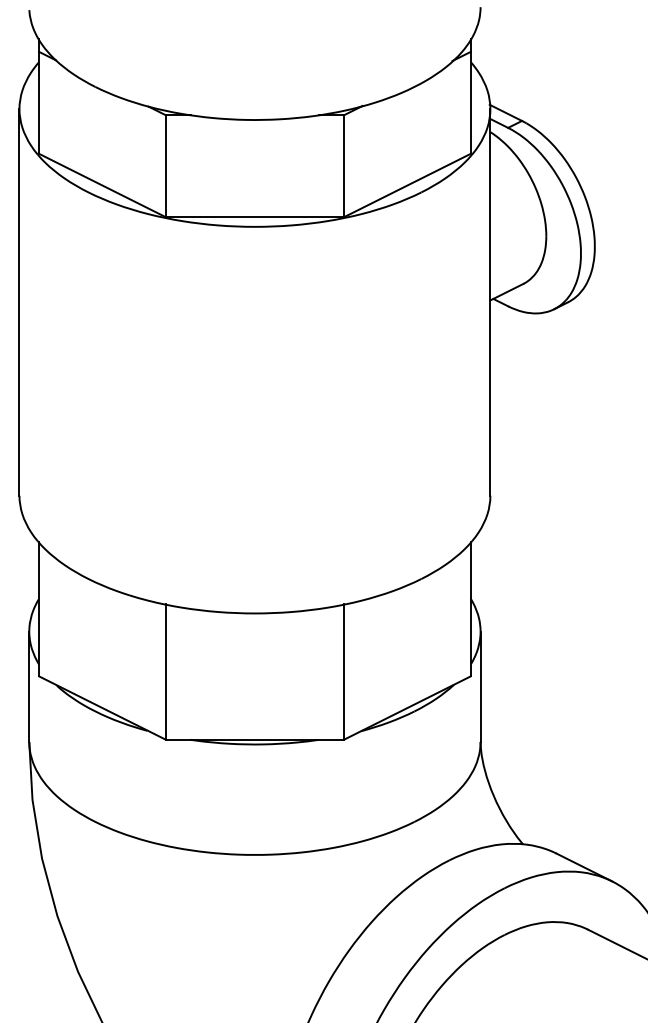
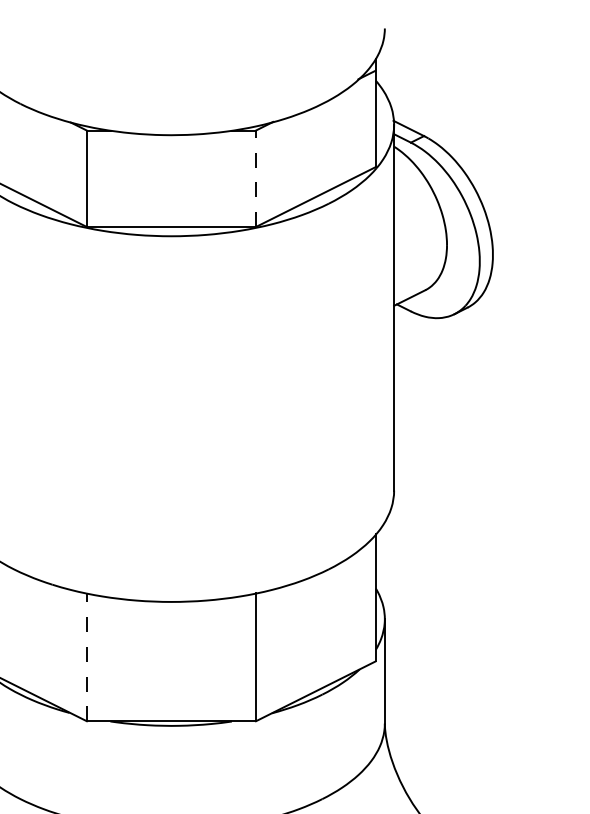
line: (344, 166) -> (256, 179), solid -> dashed
line: (165, 671) -> (86, 656), solid -> dashed

